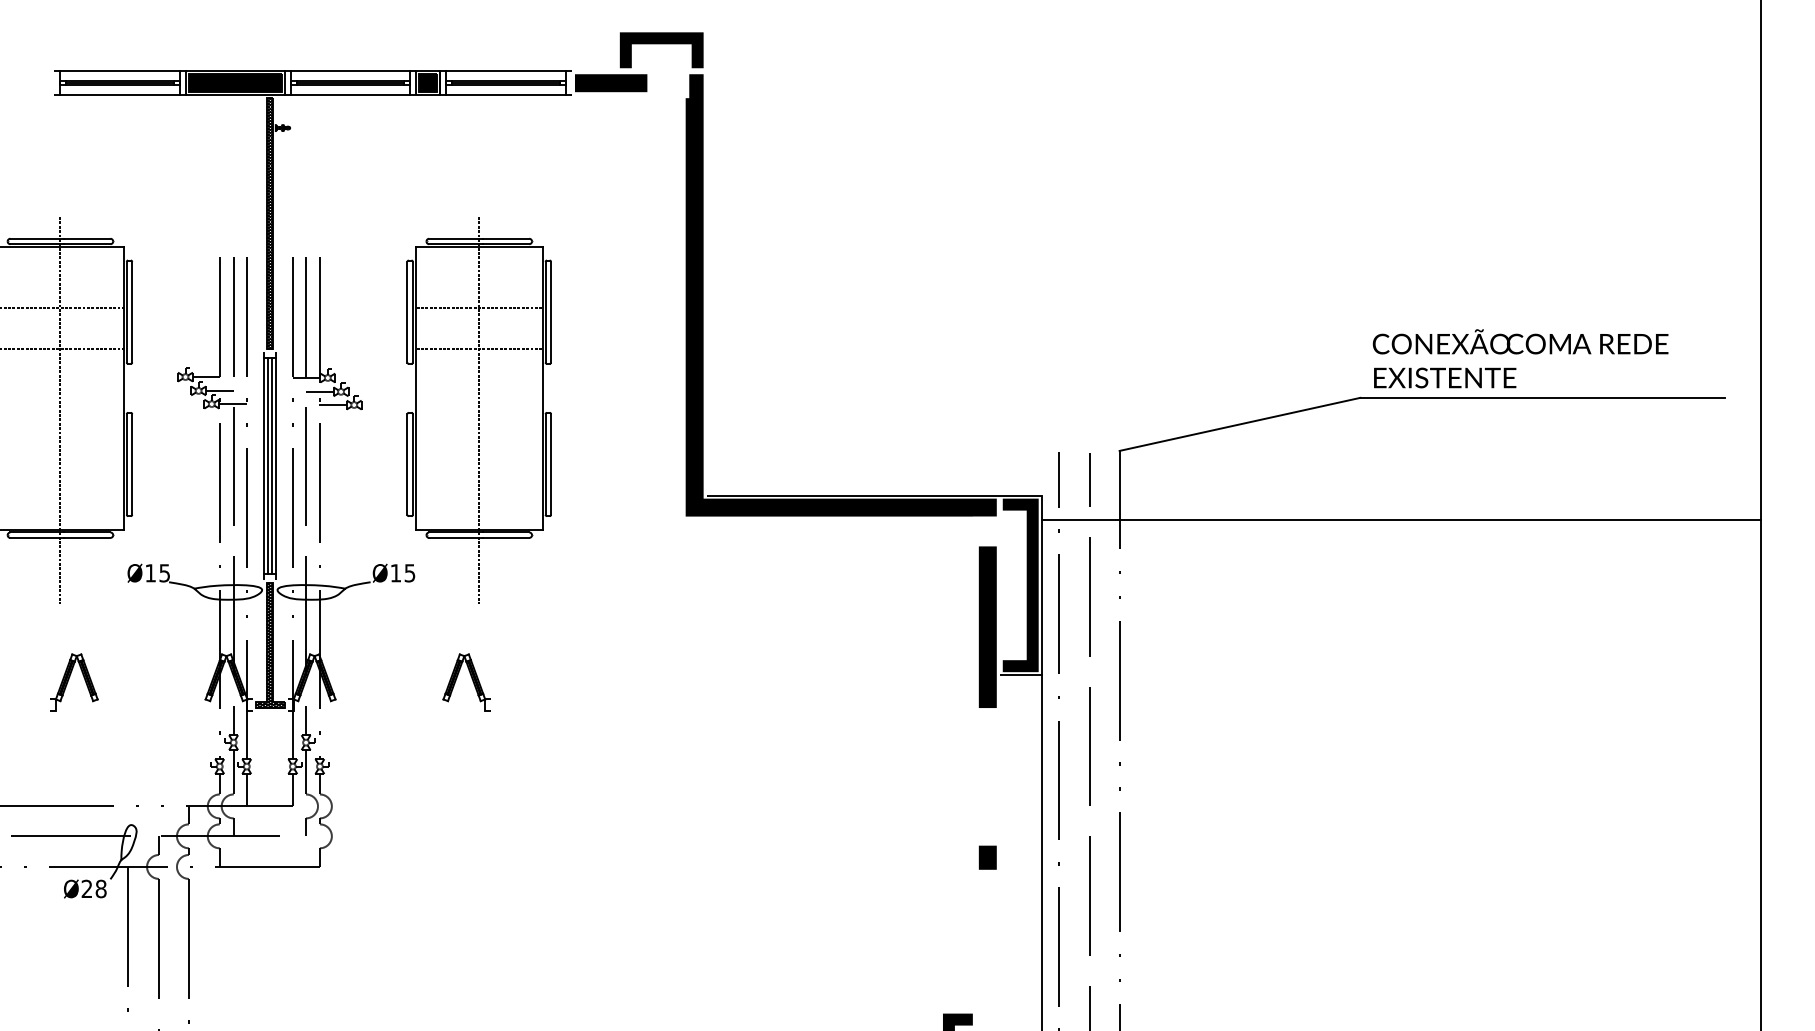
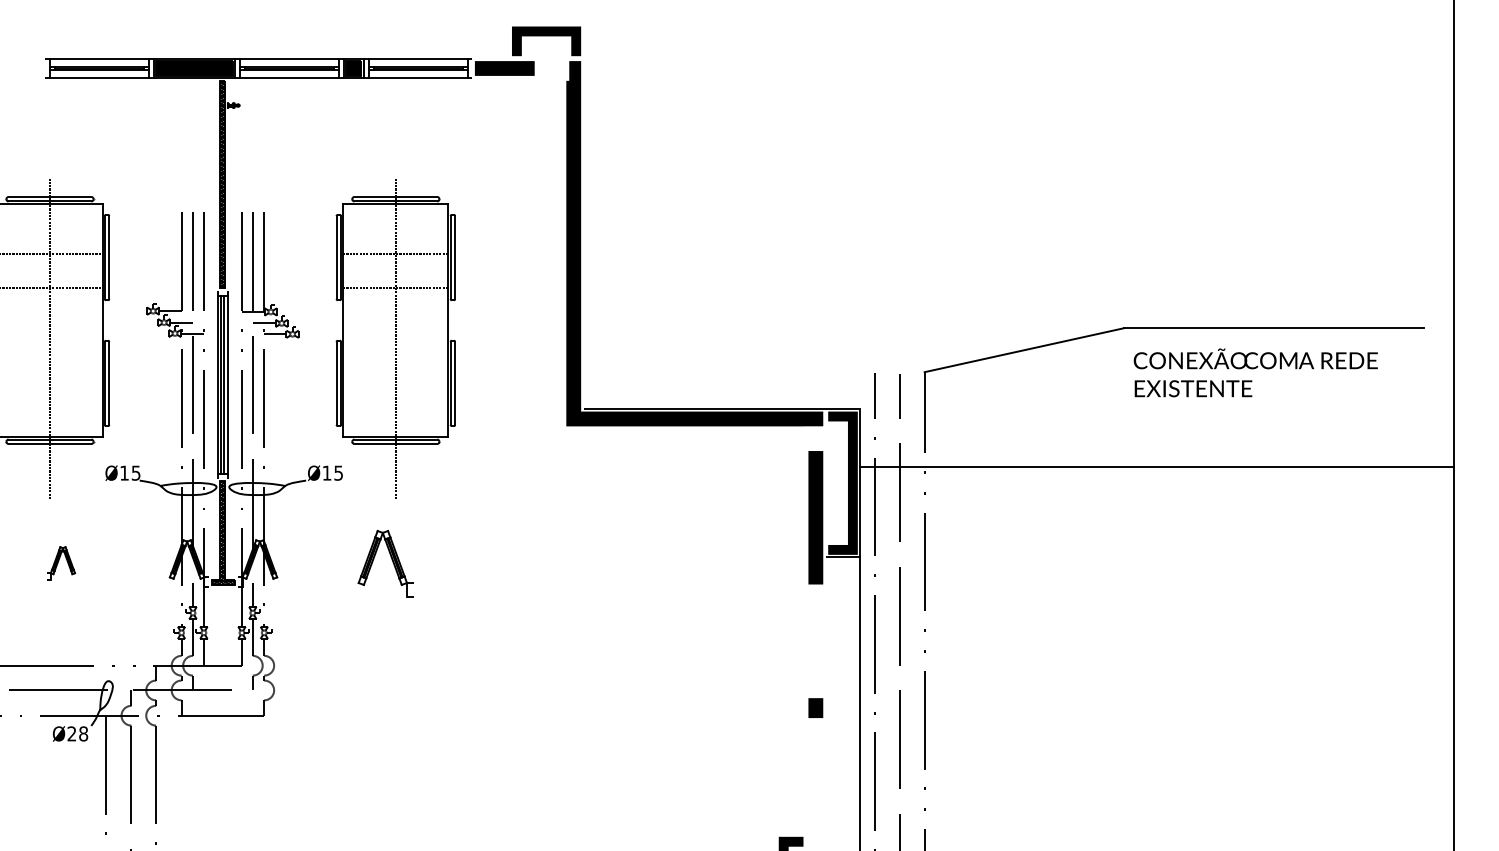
text: (1520, 358) -> (1255, 372), moved
line: (1400, 519) -> (1156, 466), moved
part: (74, 682) -> (61, 563), size x0.7
part: (466, 682) -> (385, 563), size x1.4

